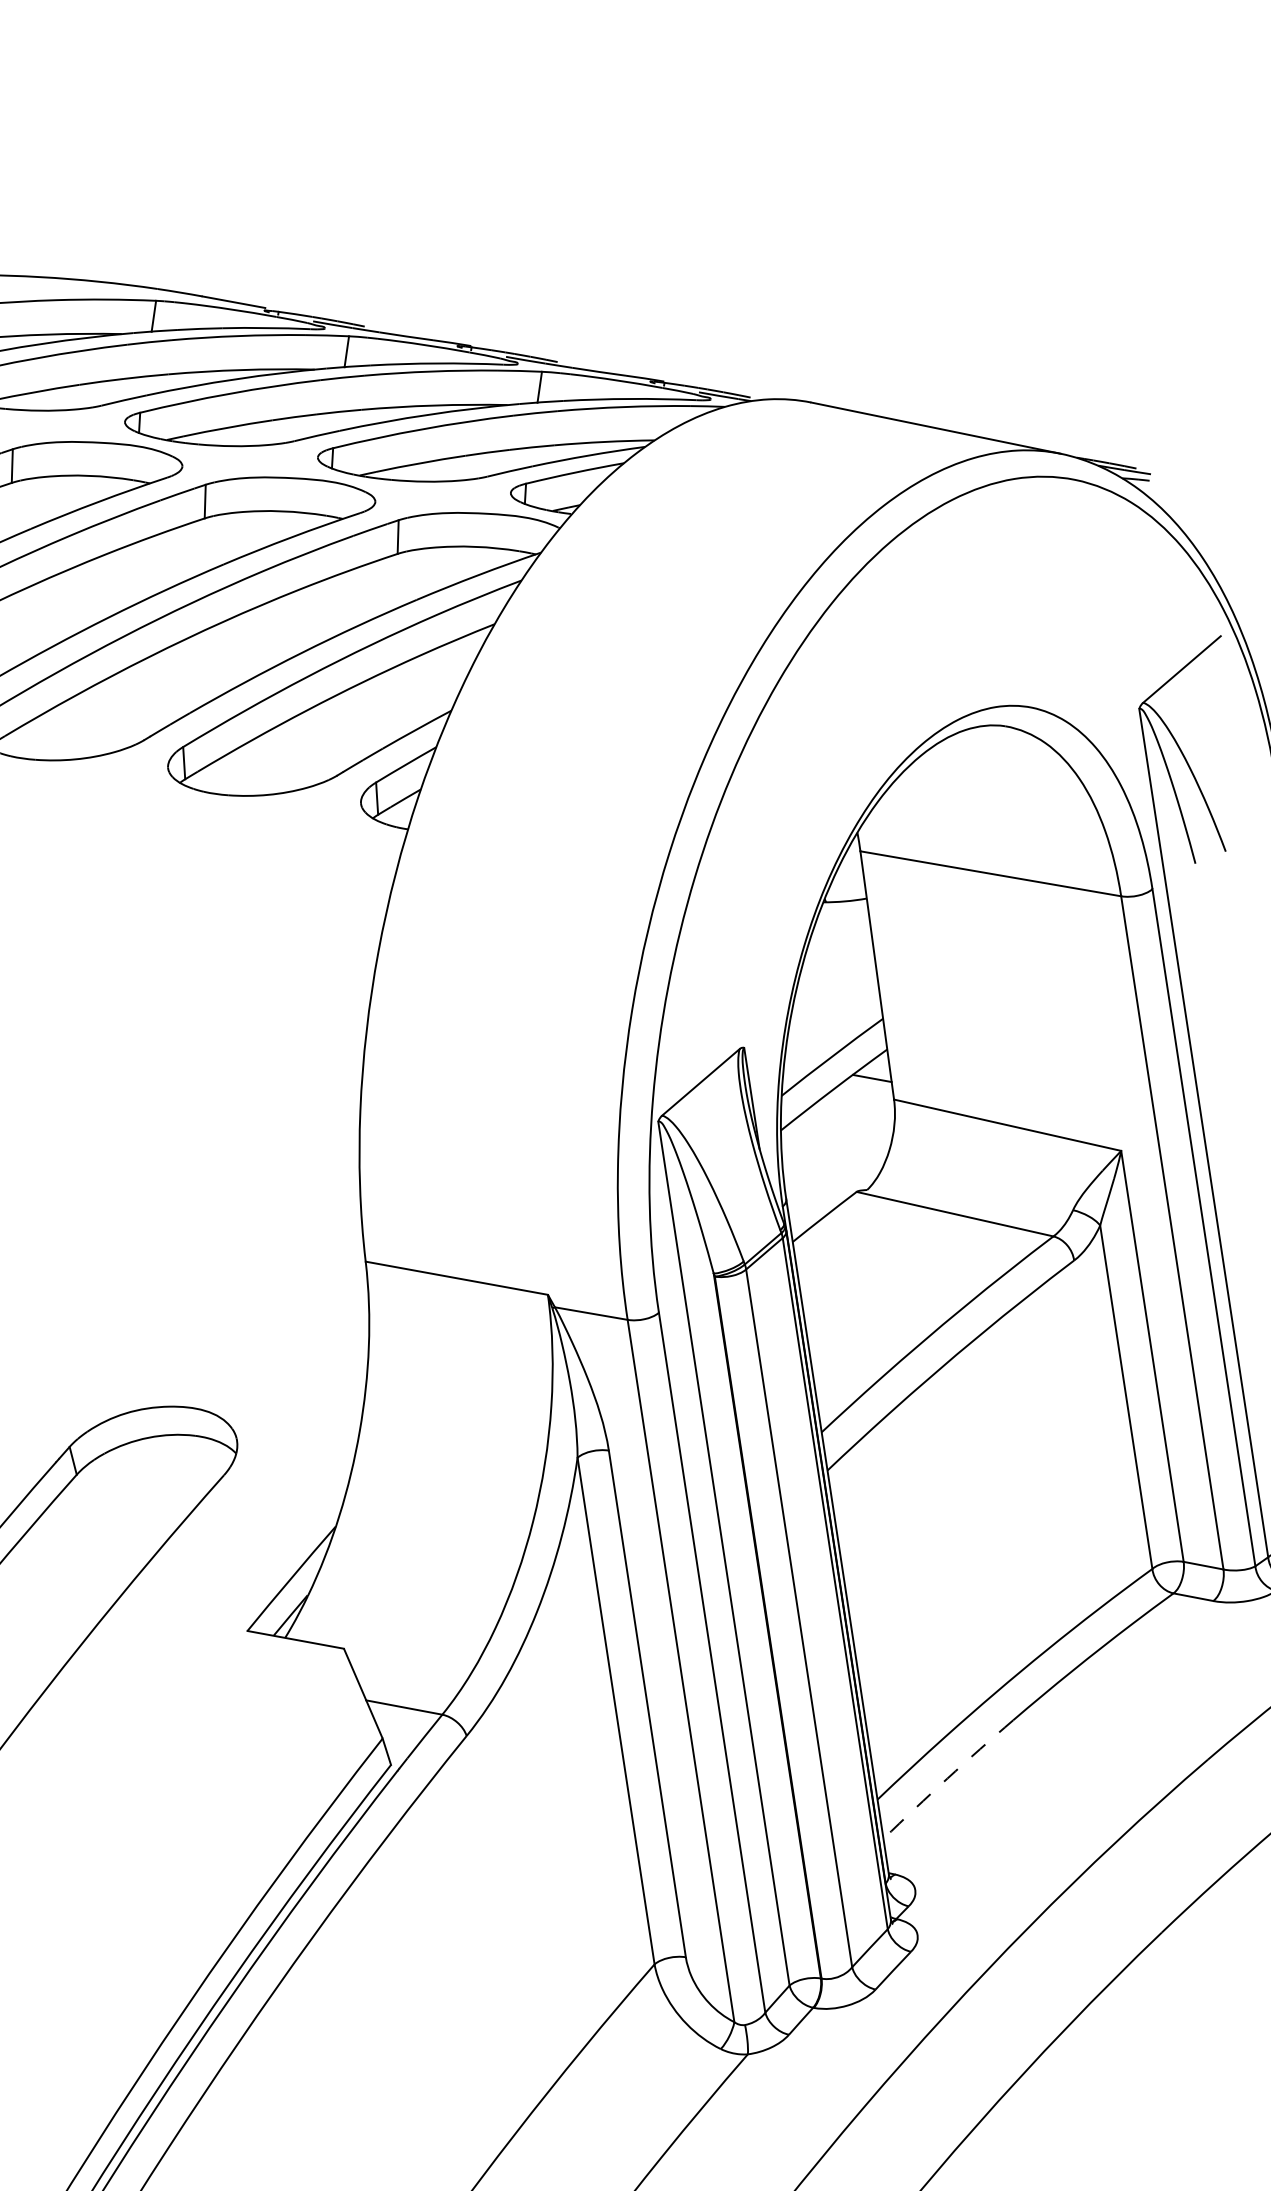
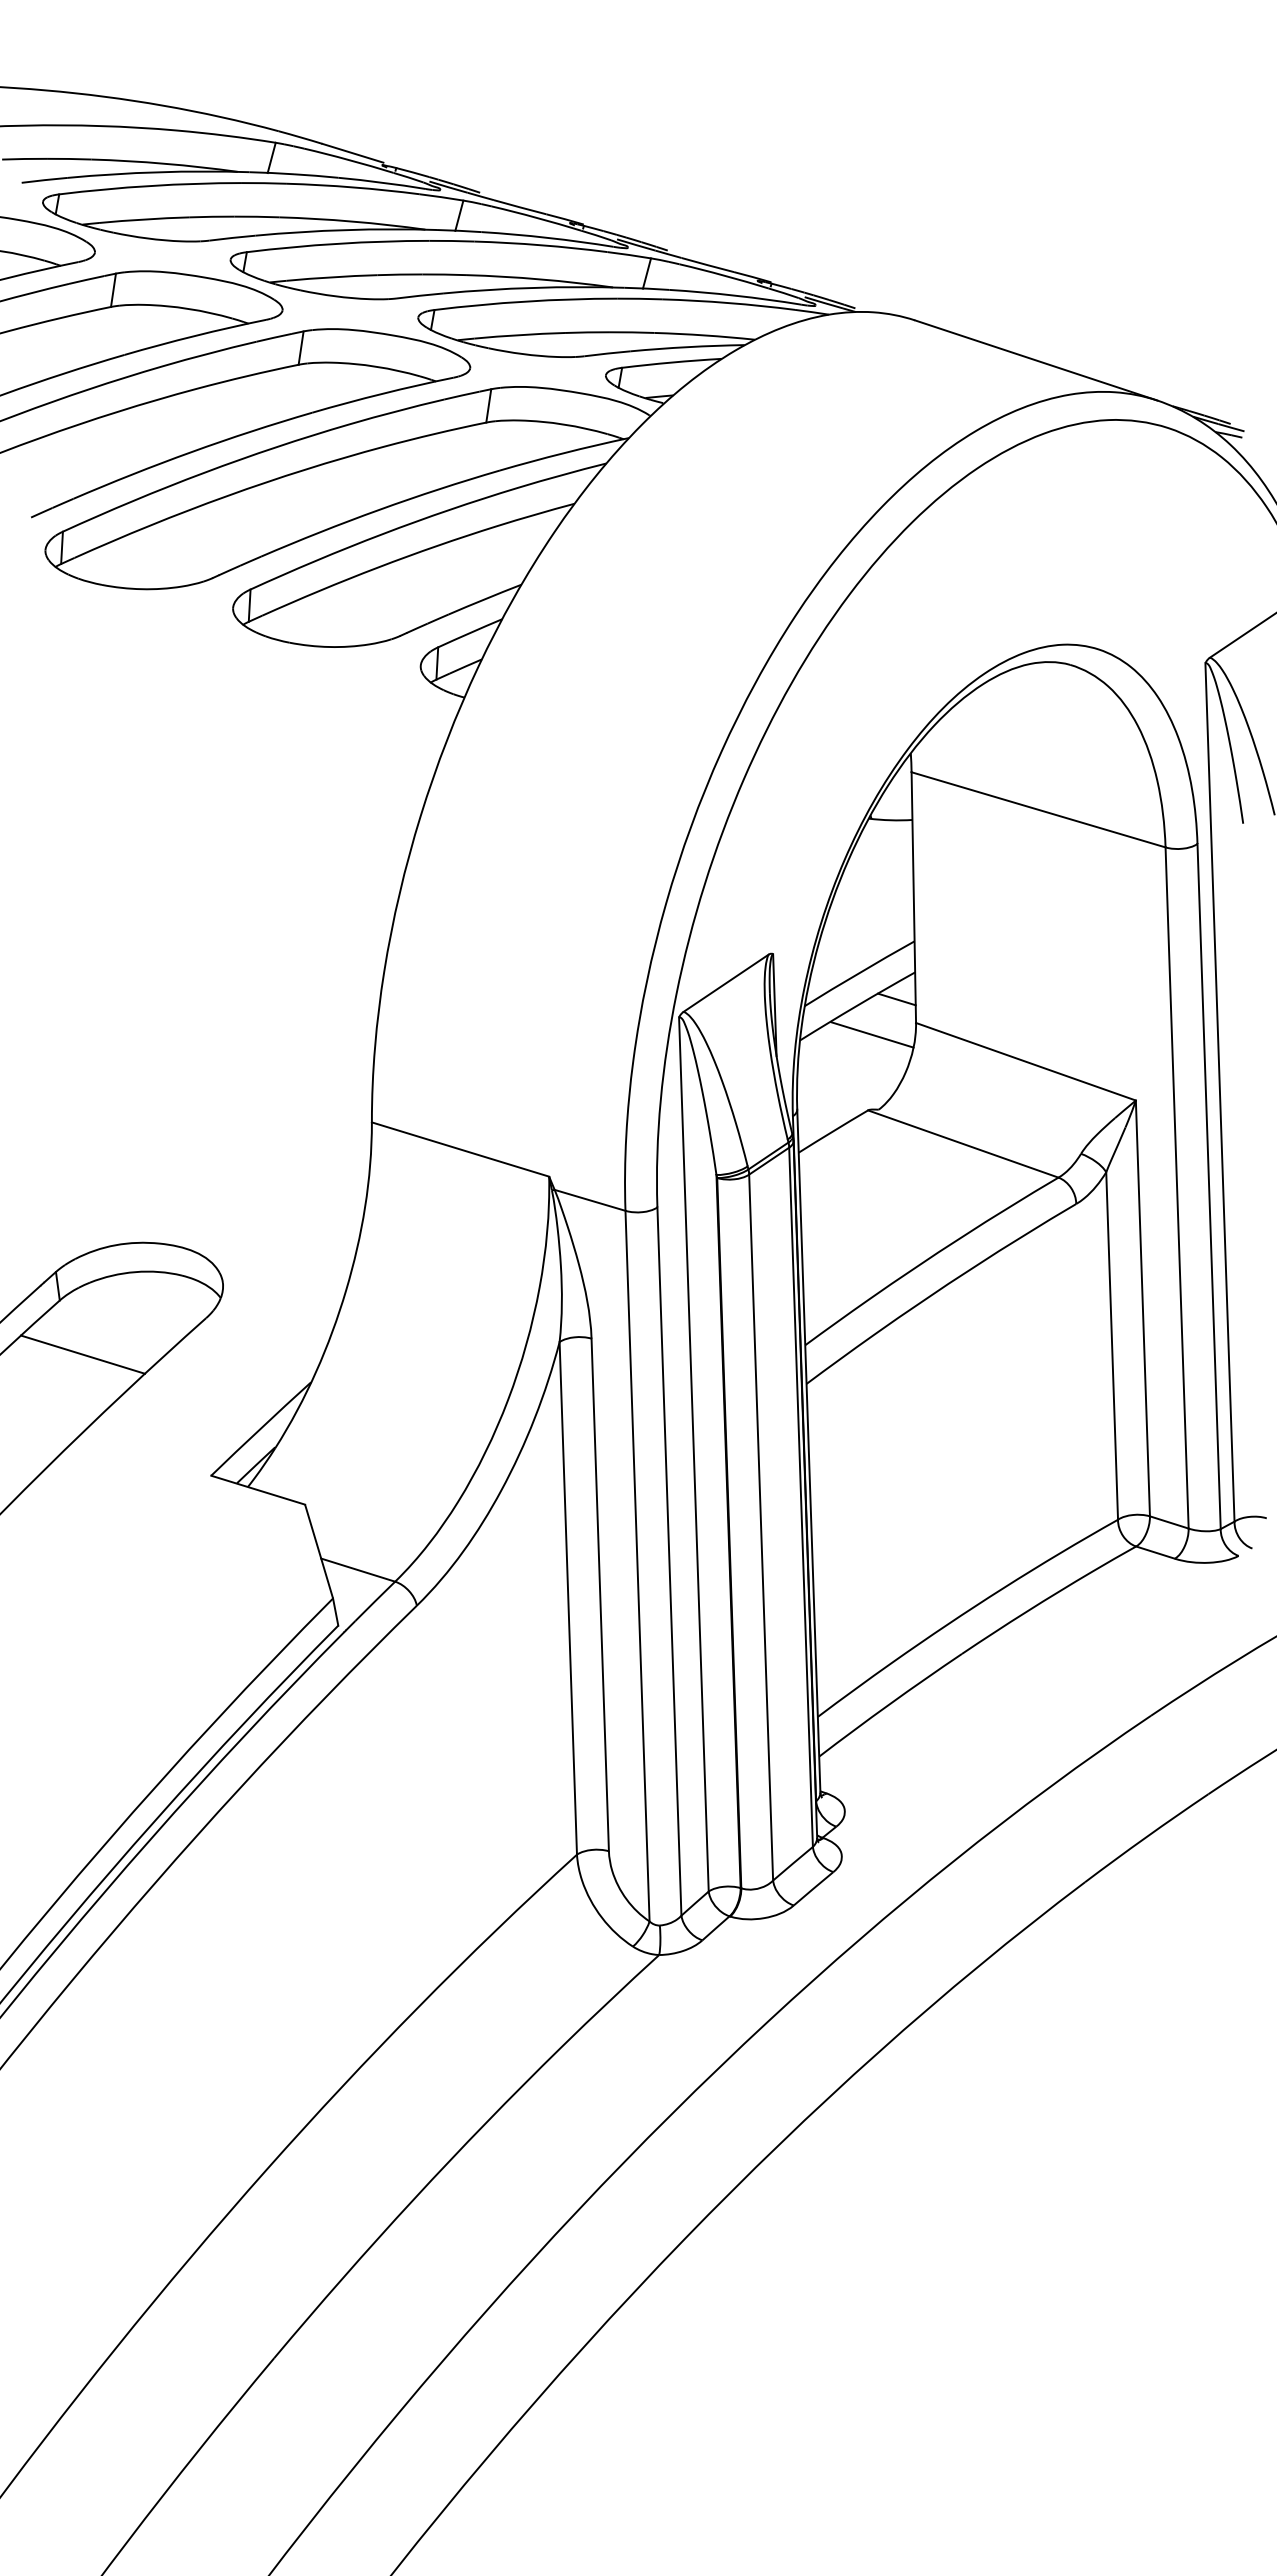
line: (852, 1116) -> (872, 1034), added
line: (106, 1525) -> (83, 1354), added
arc: (947, 1778) -> (889, 1704), dashed -> solid

